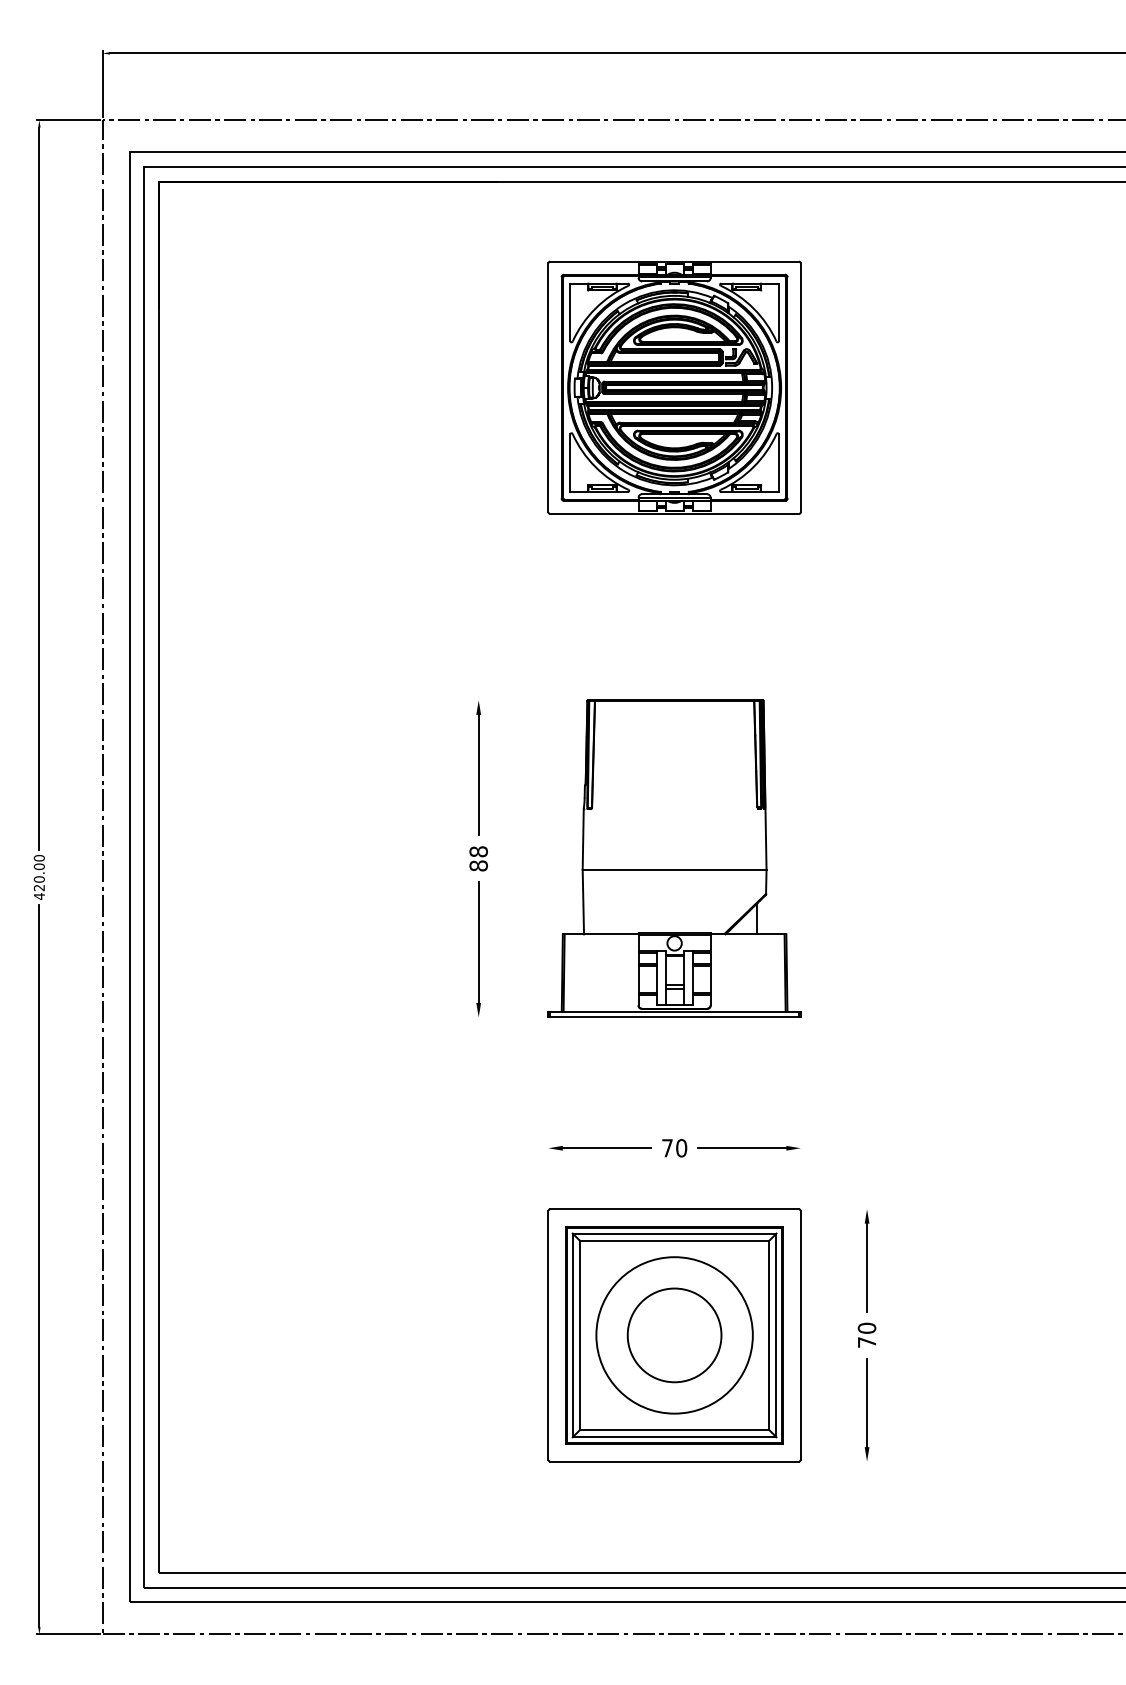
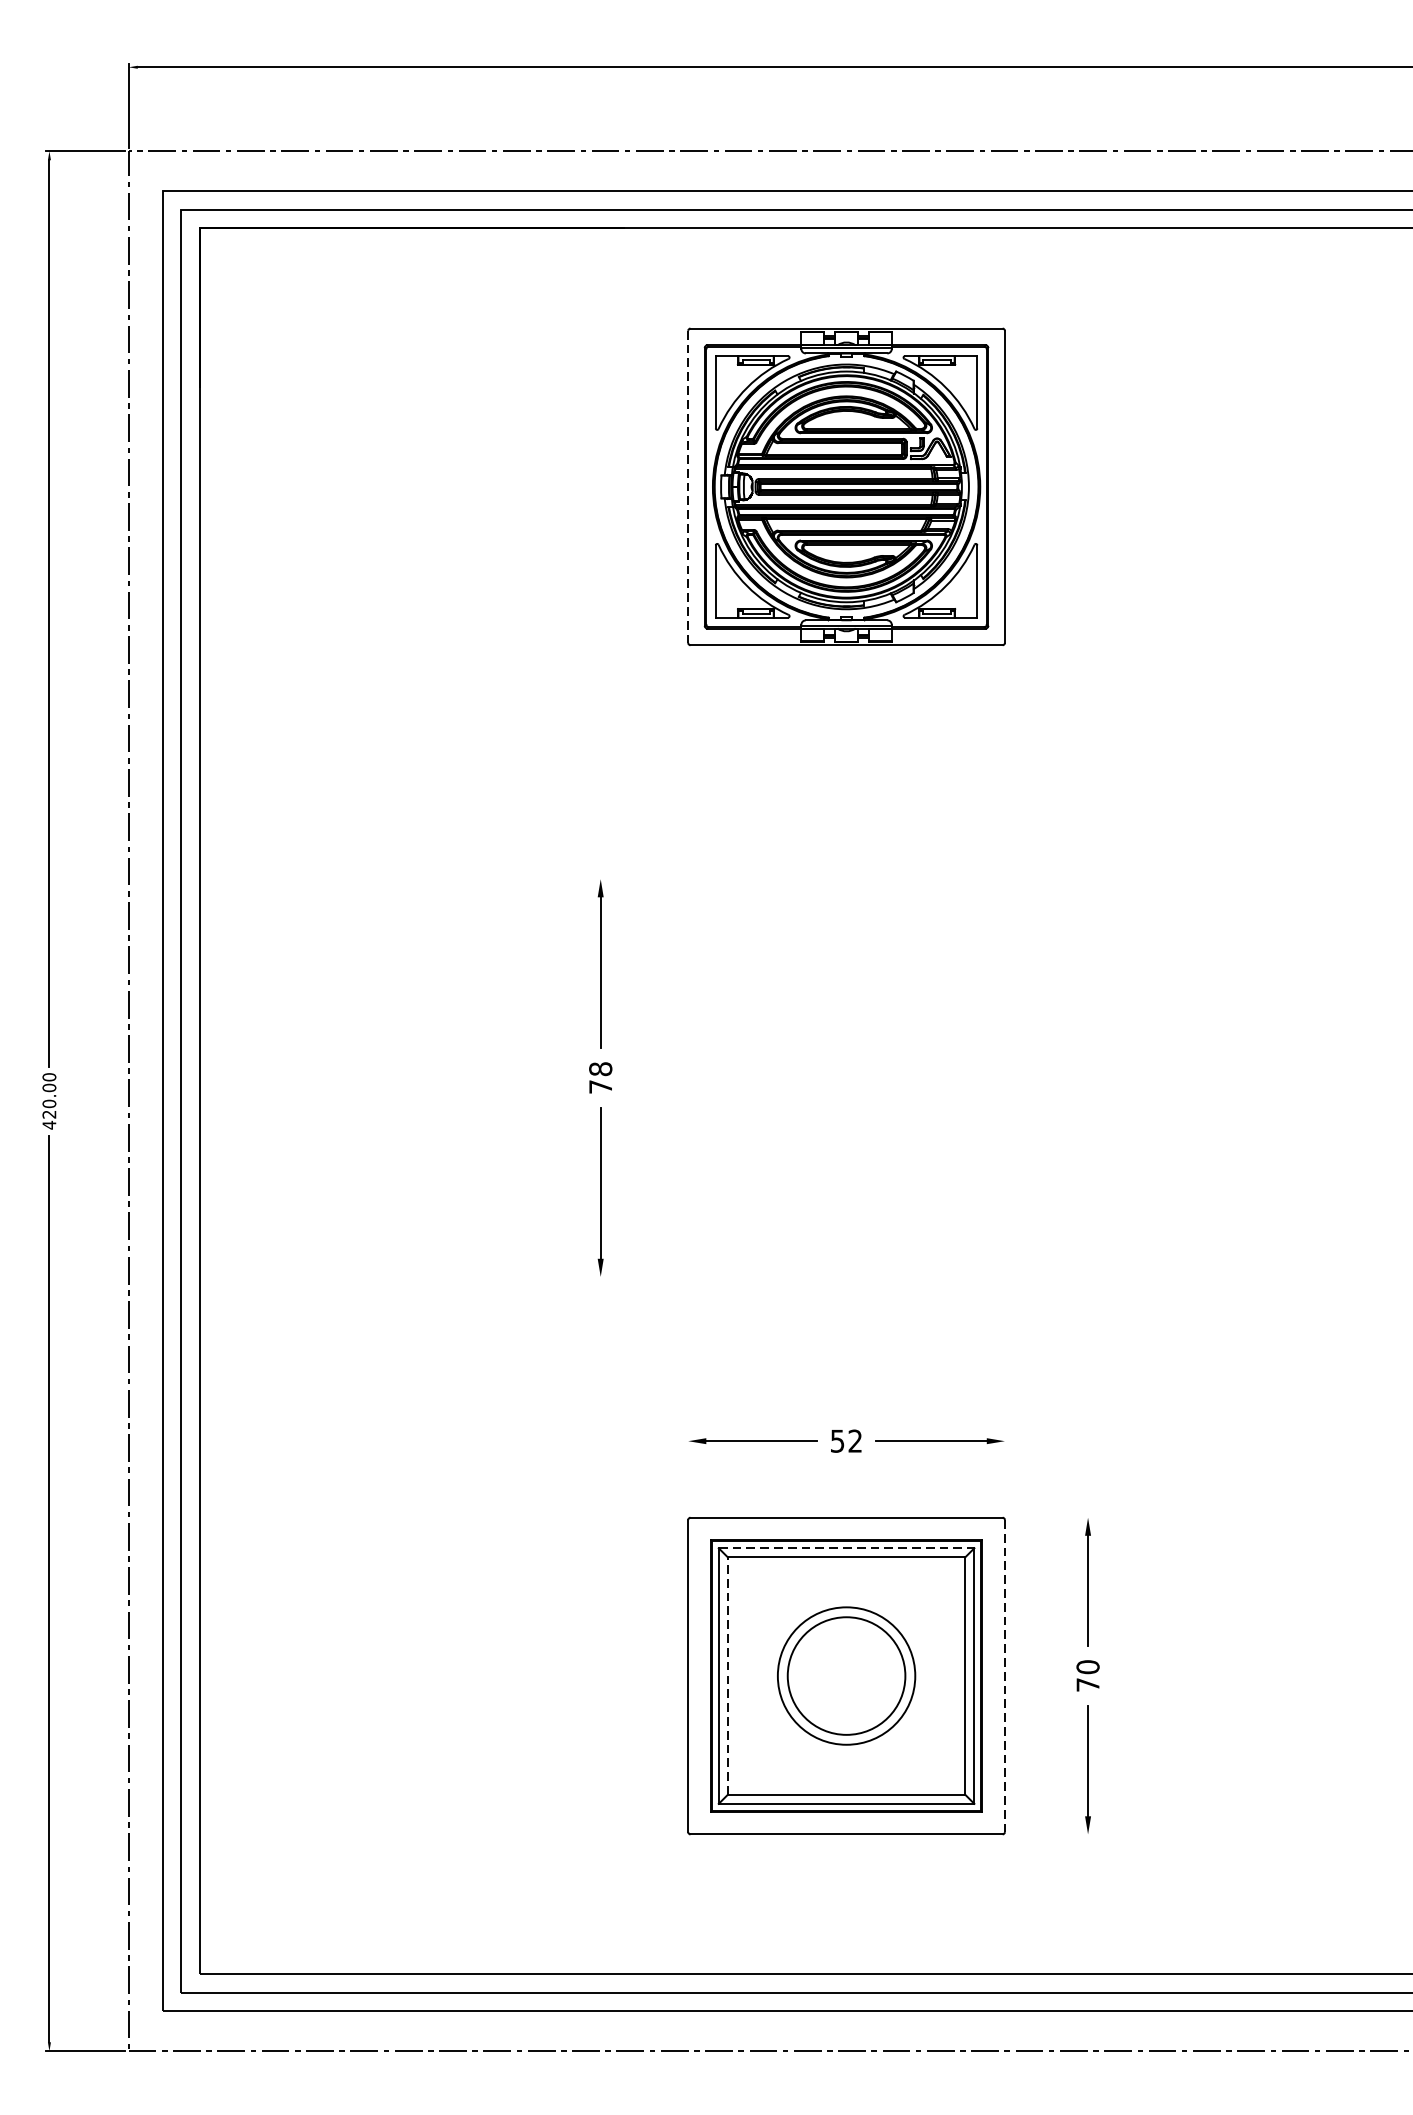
line: (548, 388) -> (688, 487), solid -> dashed
part: (674, 858) -> (846, 1077), removed
text: (478, 865) -> (600, 1086), 88 -> 78
text: (674, 1148) -> (846, 1441), 70 -> 52
line: (674, 1233) -> (846, 1548), solid -> dashed
line: (580, 1335) -> (728, 1676), solid -> dashed
circle: (674, 1335) -> (846, 1676), size x0.7
line: (800, 1335) -> (1004, 1676), solid -> dashed

